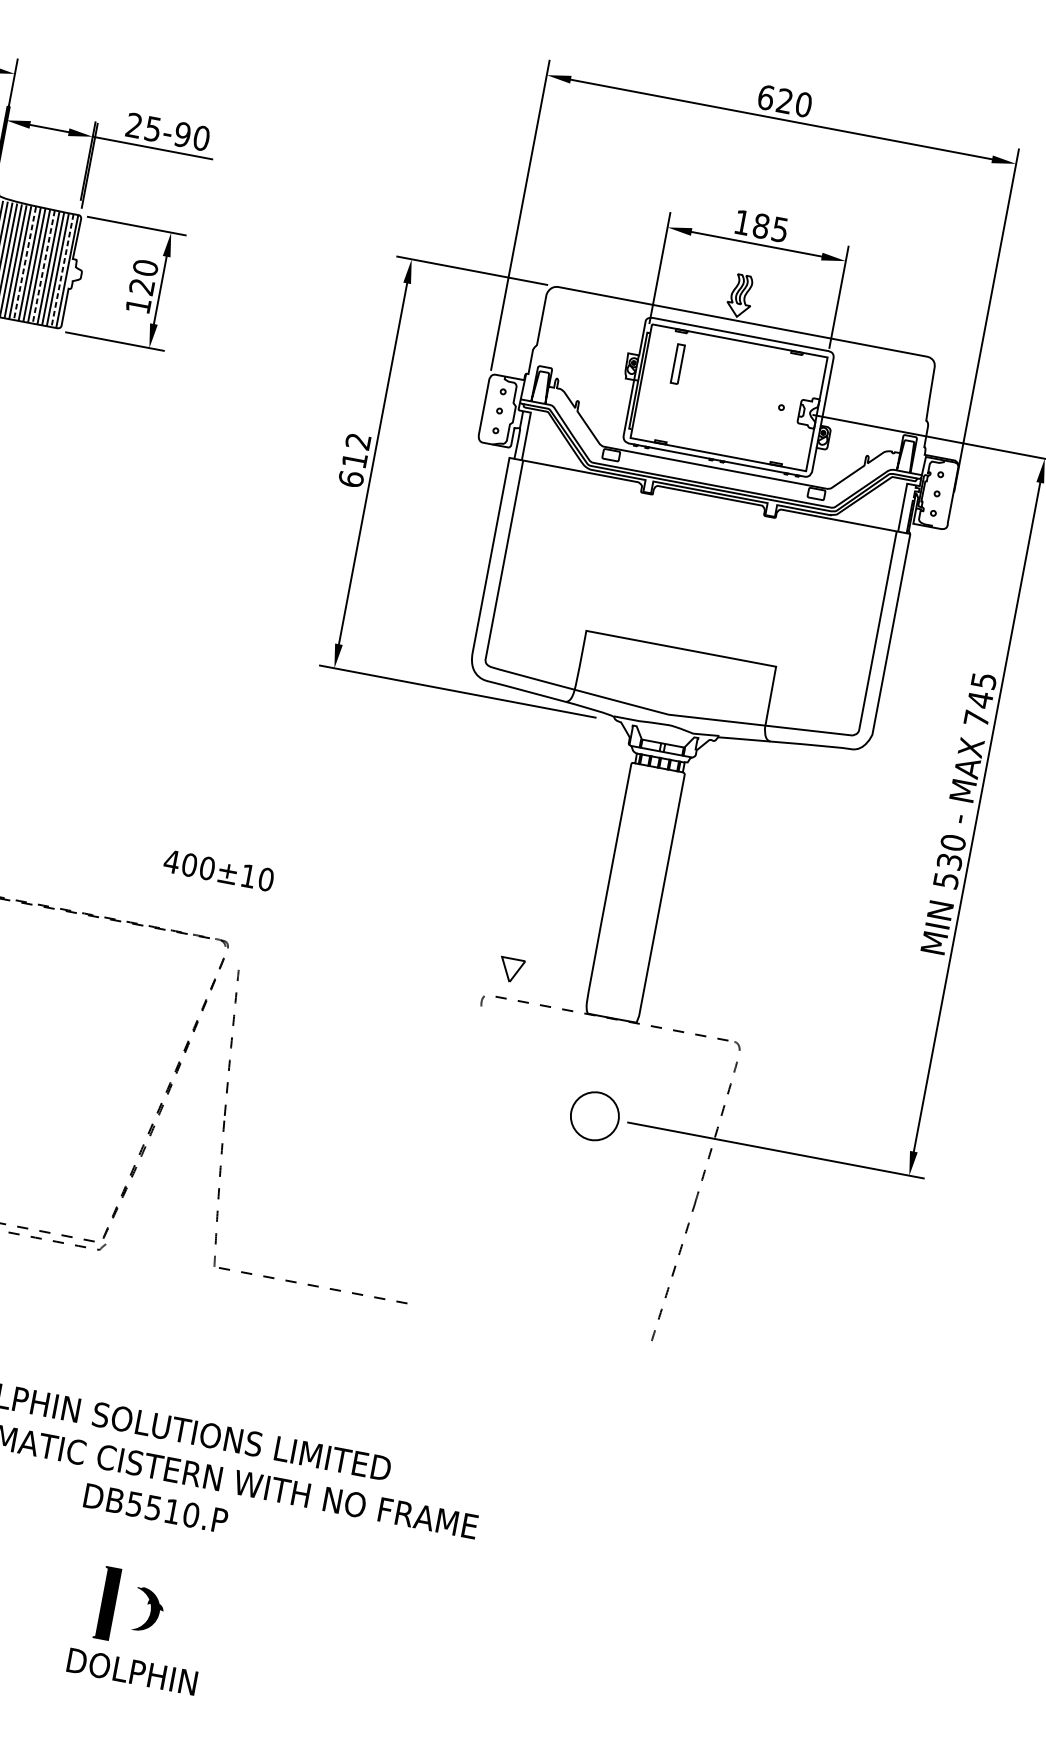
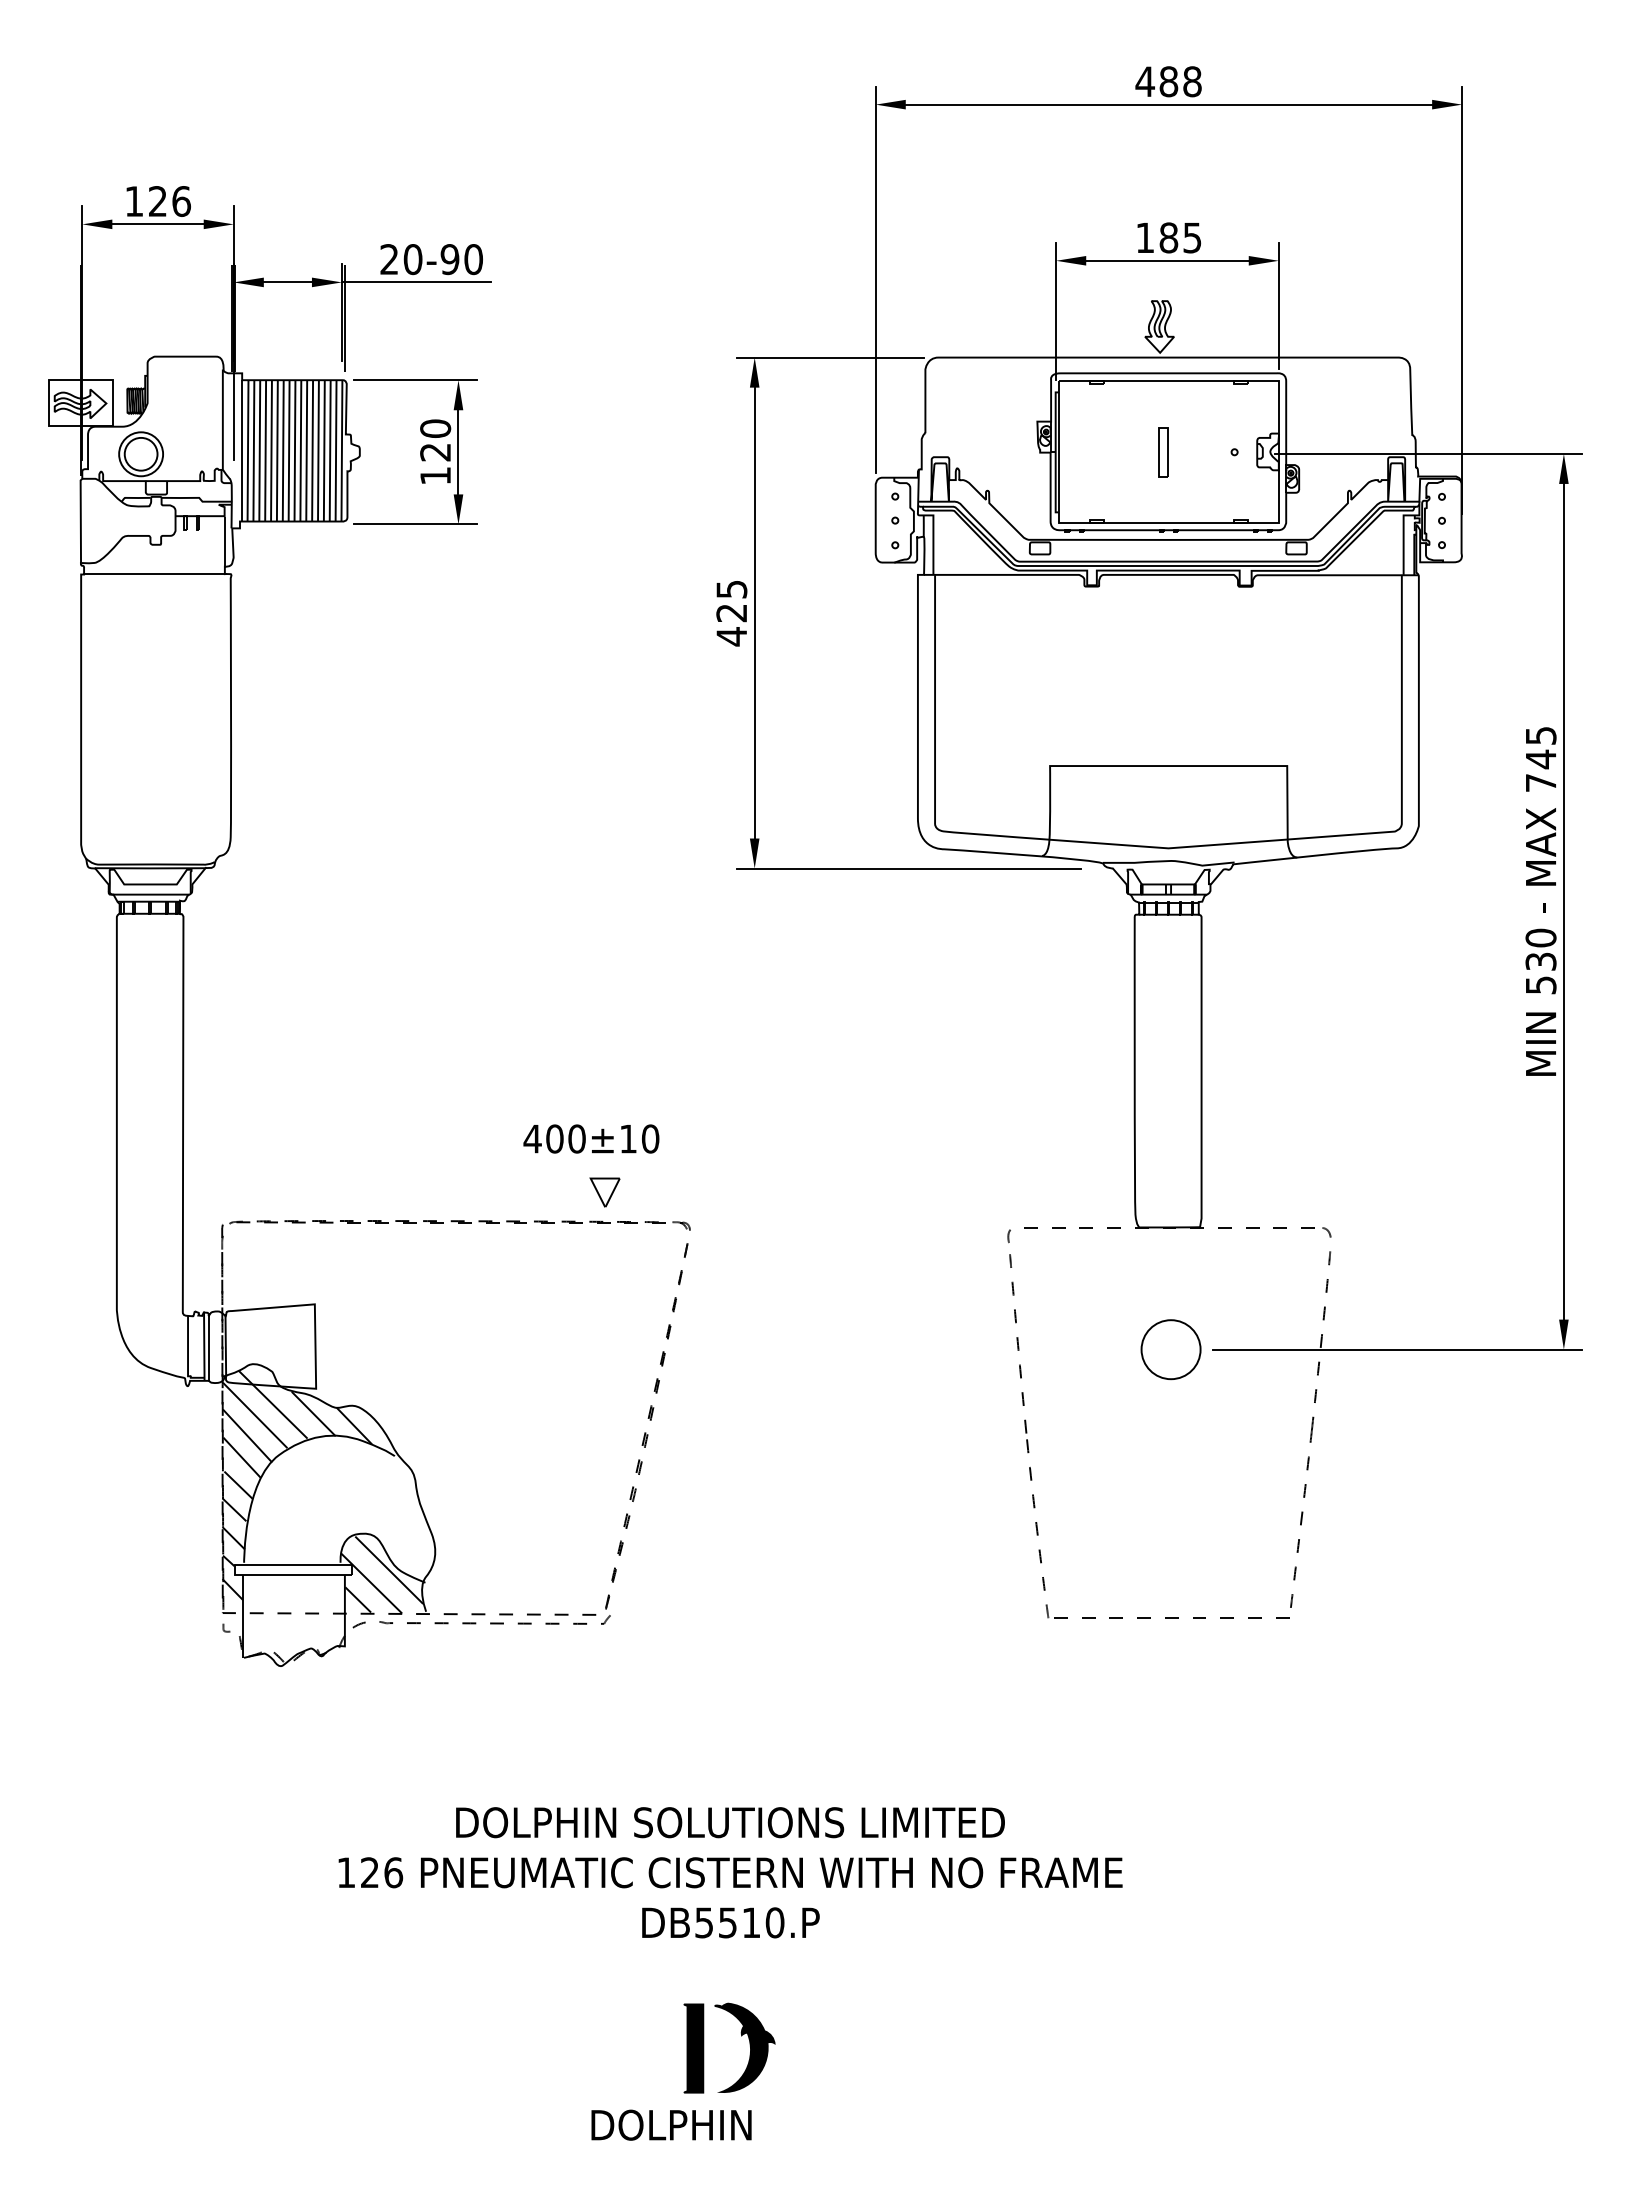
text: (784, 100) -> (1168, 81), 620 -> 488
text: (152, 129) -> (412, 259), 25-90 -> 20-90
line: (25, 264) -> (289, 451), dashed -> solid
line: (43, 267) -> (312, 451), dashed -> solid
line: (62, 271) -> (336, 451), dashed -> solid
part: (677, 364) -> (1163, 452), moved
text: (354, 460) -> (731, 613), 612 -> 425
text: (219, 870) -> (591, 1138), moved
part: (510, 970) -> (604, 1192), moved
part: (224, 1129) -> (1029, 1450), moved
part: (147, 1610) -> (744, 2047), size x1.67
text: (132, 1671) -> (671, 2124), moved

